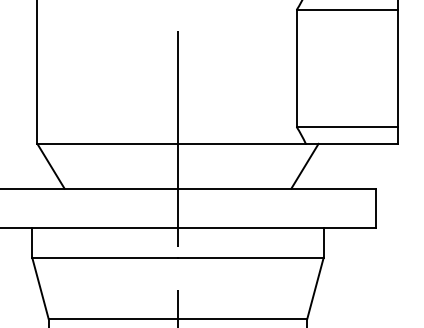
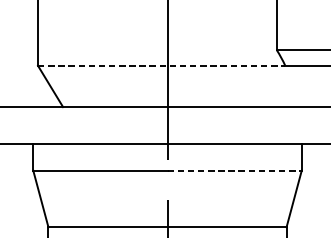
line: (172, 143) -> (162, 65), solid -> dashed
line: (304, 165) -> (284, 85), removed
line: (250, 257) -> (234, 170), solid -> dashed

